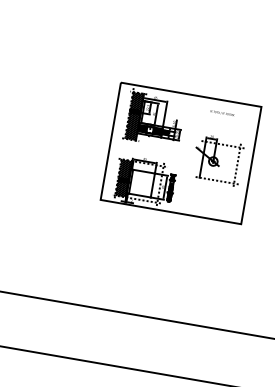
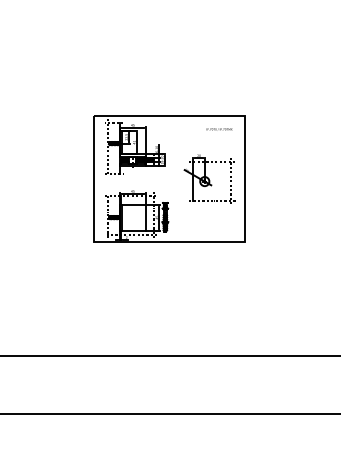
text: (222, 113) -> (219, 129), moved
hatch: (133, 116) -> (113, 148), removed
hatch: (123, 177) -> (113, 214), removed

